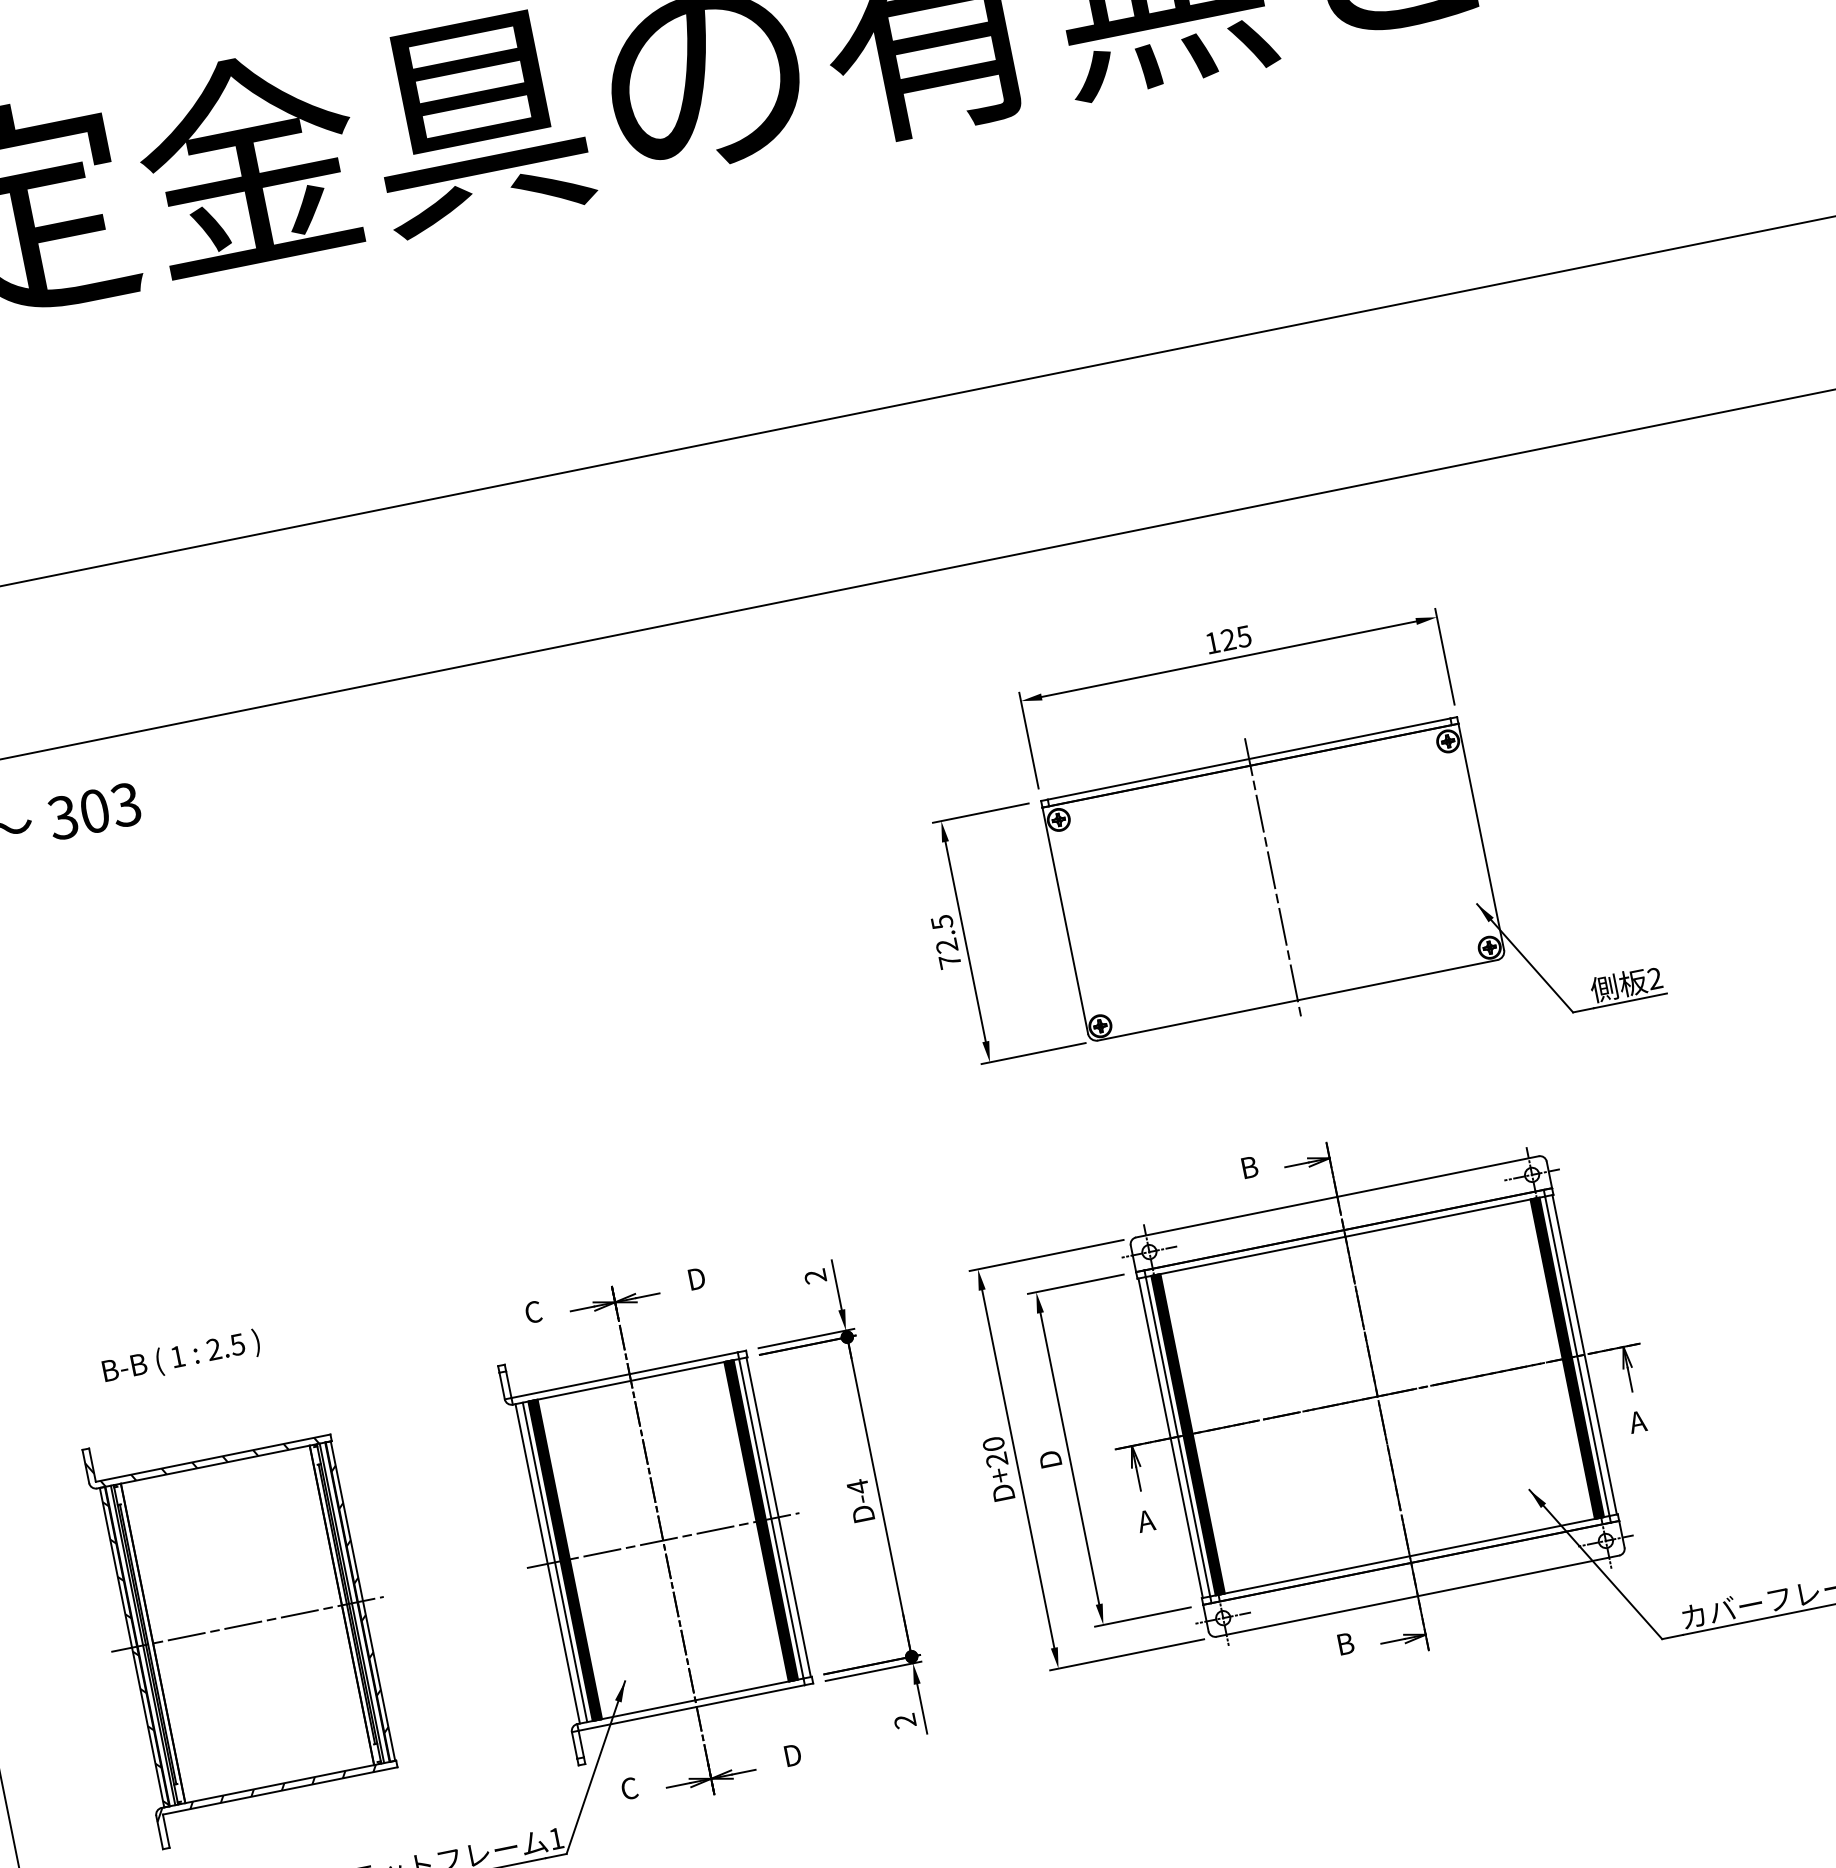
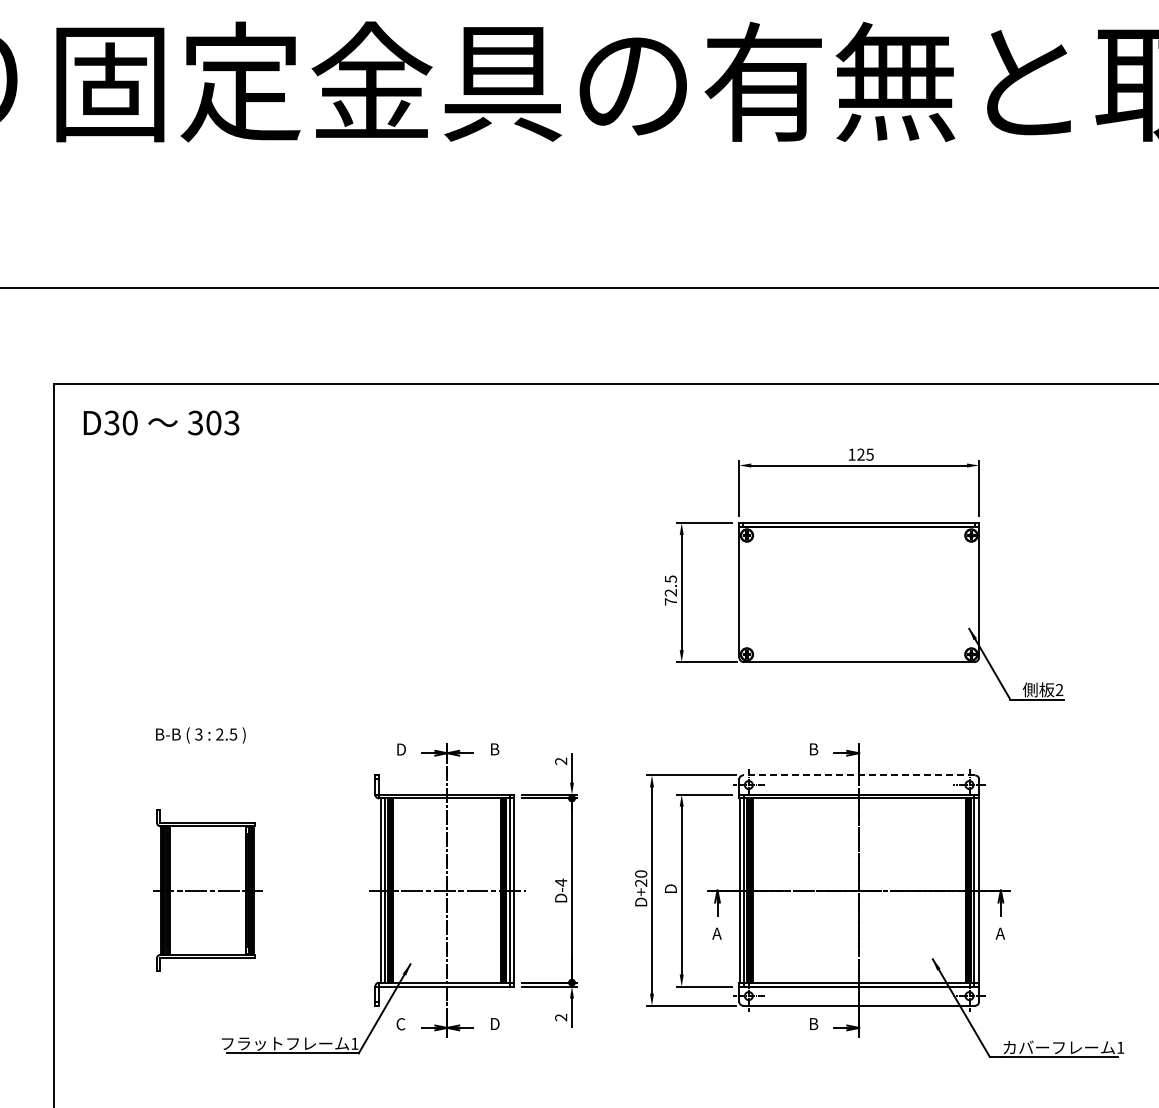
line: (1273, 879) -> (859, 592), removed
line: (1336, 1197) -> (858, 775), solid -> dashed
text: (697, 1279) -> (495, 749), D -> B
text: (532, 1312) -> (400, 749), C -> D
text: (177, 1356) -> (198, 734), 1 -> 3
part: (247, 1624) -> (207, 890), size x0.7

